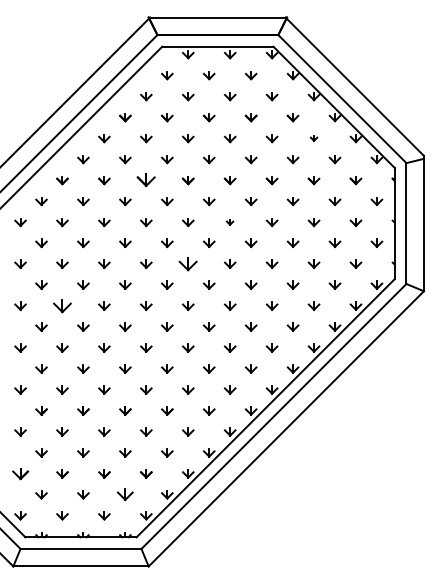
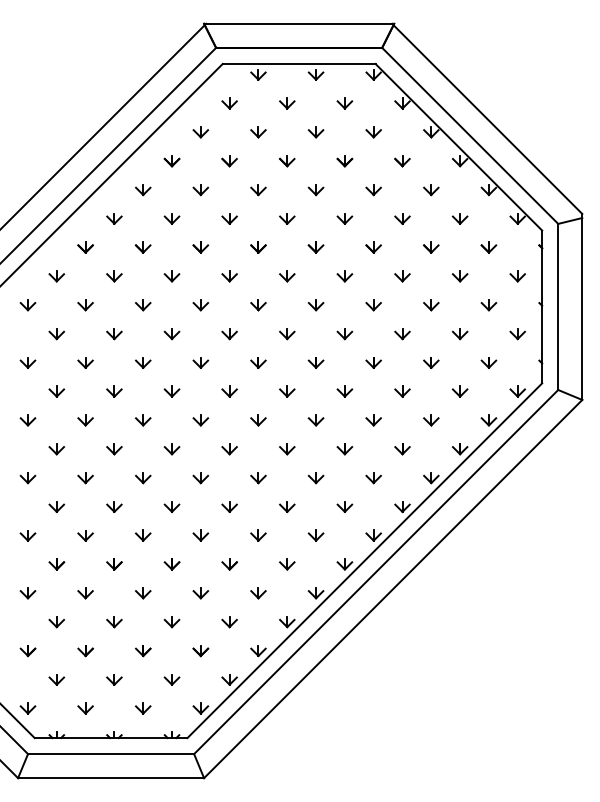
part: (313, 138) -> (430, 190), size x1.67
part: (146, 180) -> (201, 247), size x0.62
part: (229, 222) -> (315, 305), size x1.67
part: (188, 263) -> (258, 361), size x0.62
part: (62, 305) -> (85, 419), size x0.62
part: (20, 473) -> (27, 650), size x0.71
part: (125, 494) -> (172, 679), size x0.71

